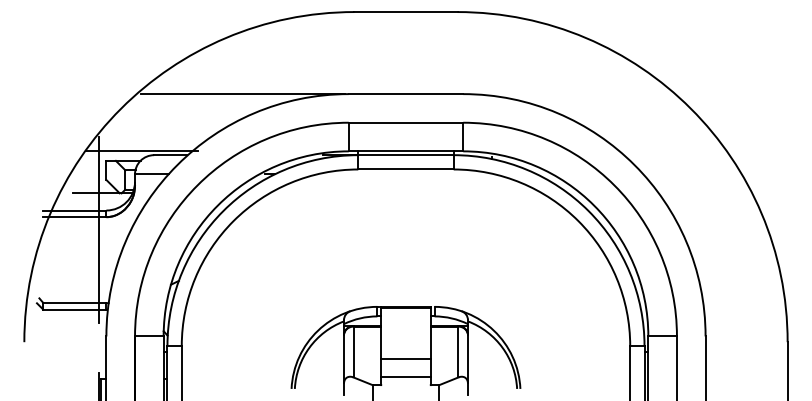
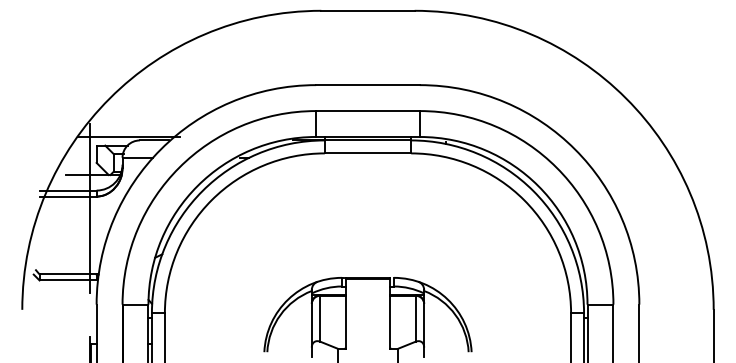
line: (242, 94) -> (219, 85), removed
line: (405, 359) -> (367, 325), removed
line: (405, 377) -> (367, 341), removed

